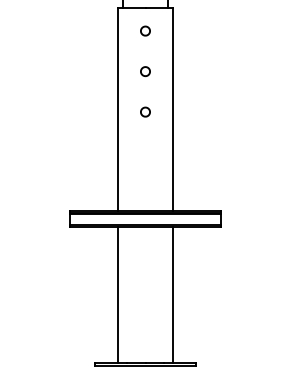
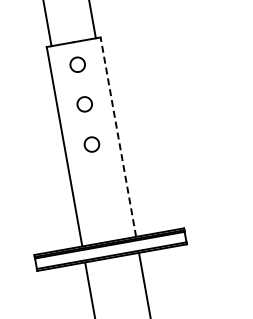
part: (145, 30) -> (77, 64), size x1.6
part: (145, 71) -> (84, 104), size x1.6
line: (172, 109) -> (118, 137), solid -> dashed
part: (145, 111) -> (91, 143), size x1.6

